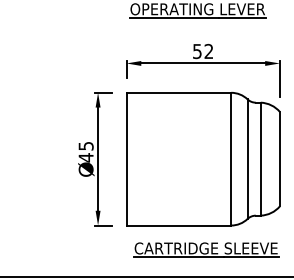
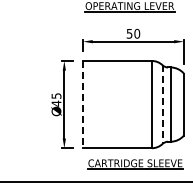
text: (209, 51) -> (137, 33), 52 -> 50
line: (127, 159) -> (83, 104), solid -> dashed
line: (247, 160) -> (162, 105), solid -> dashed

